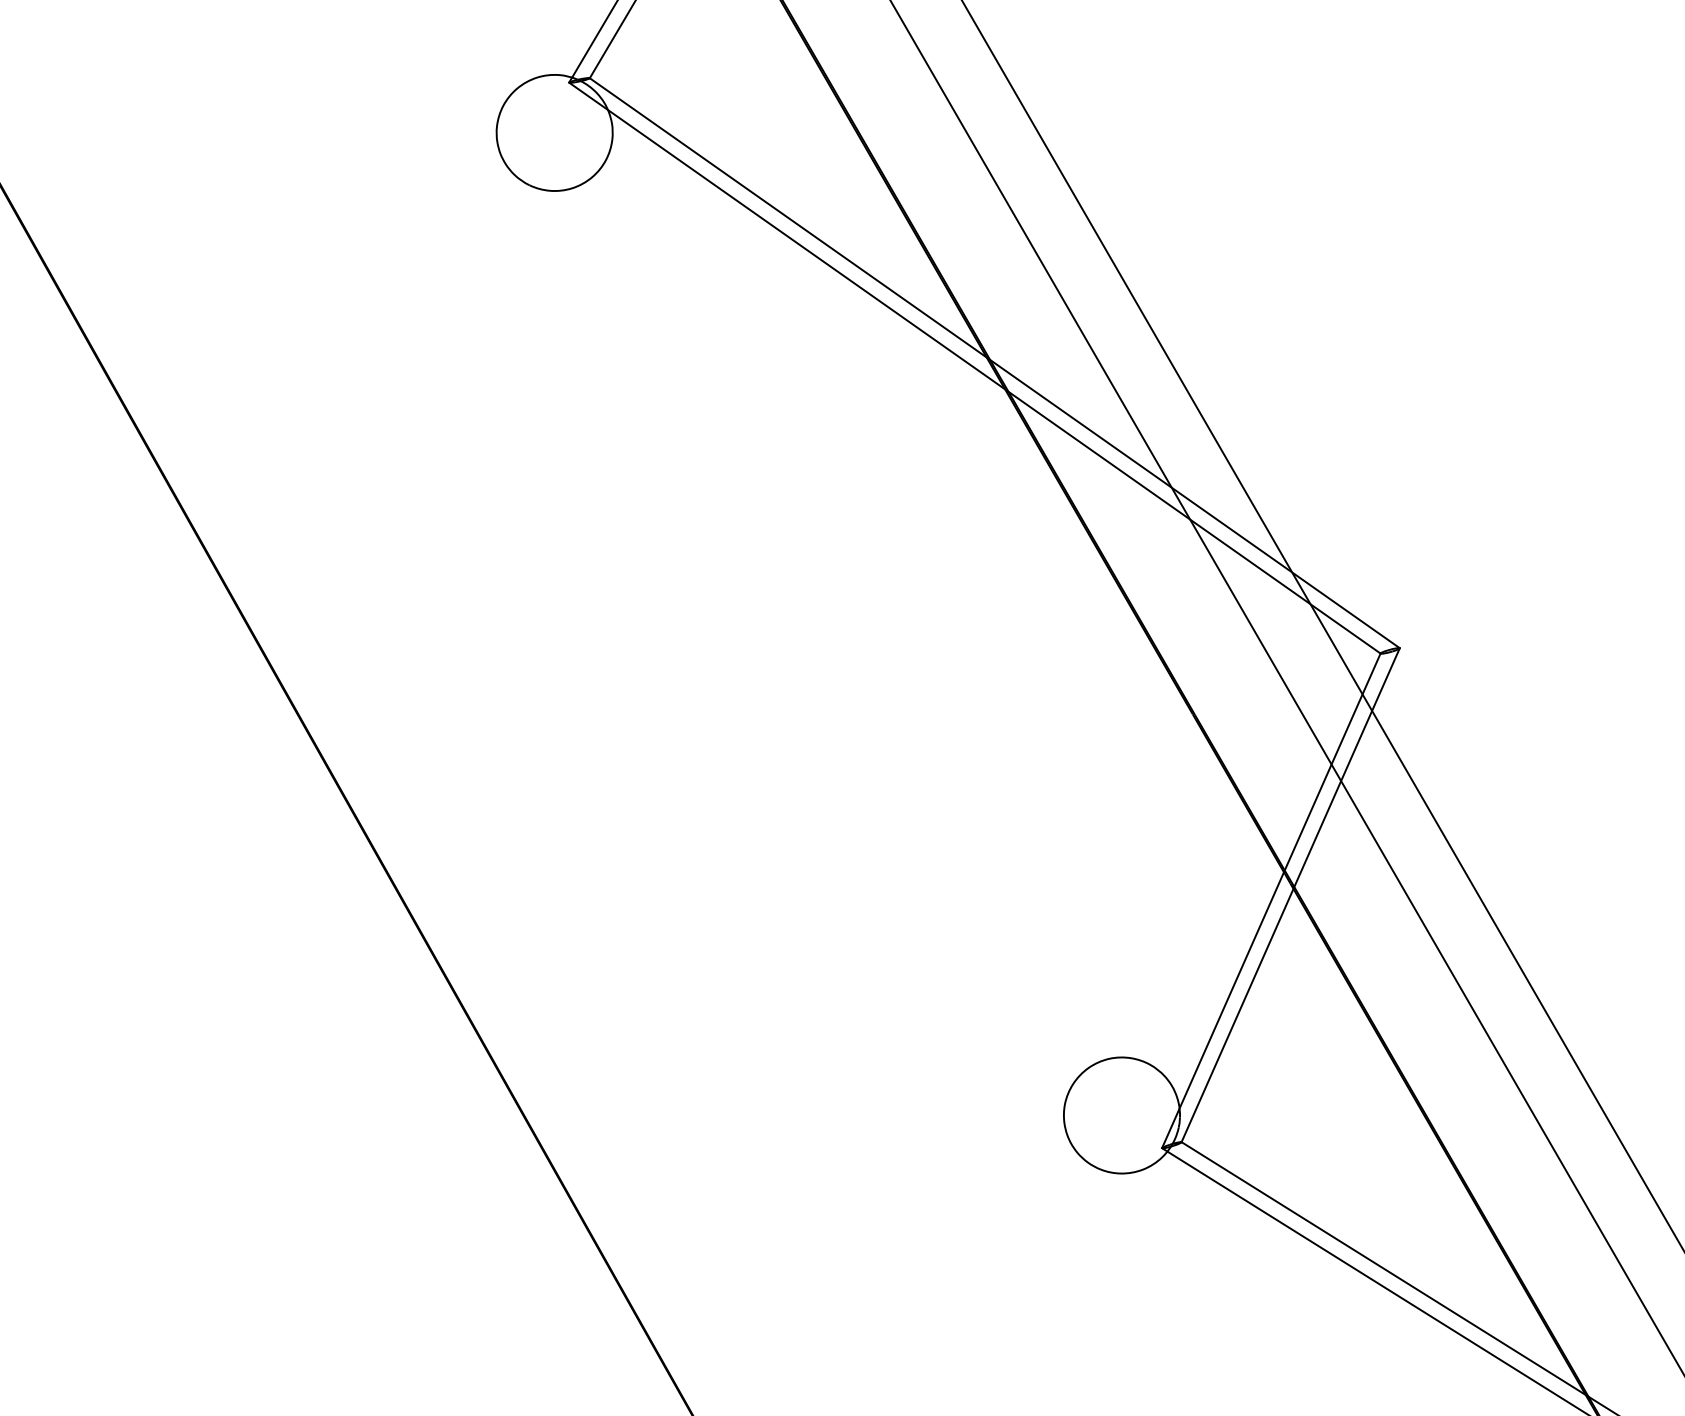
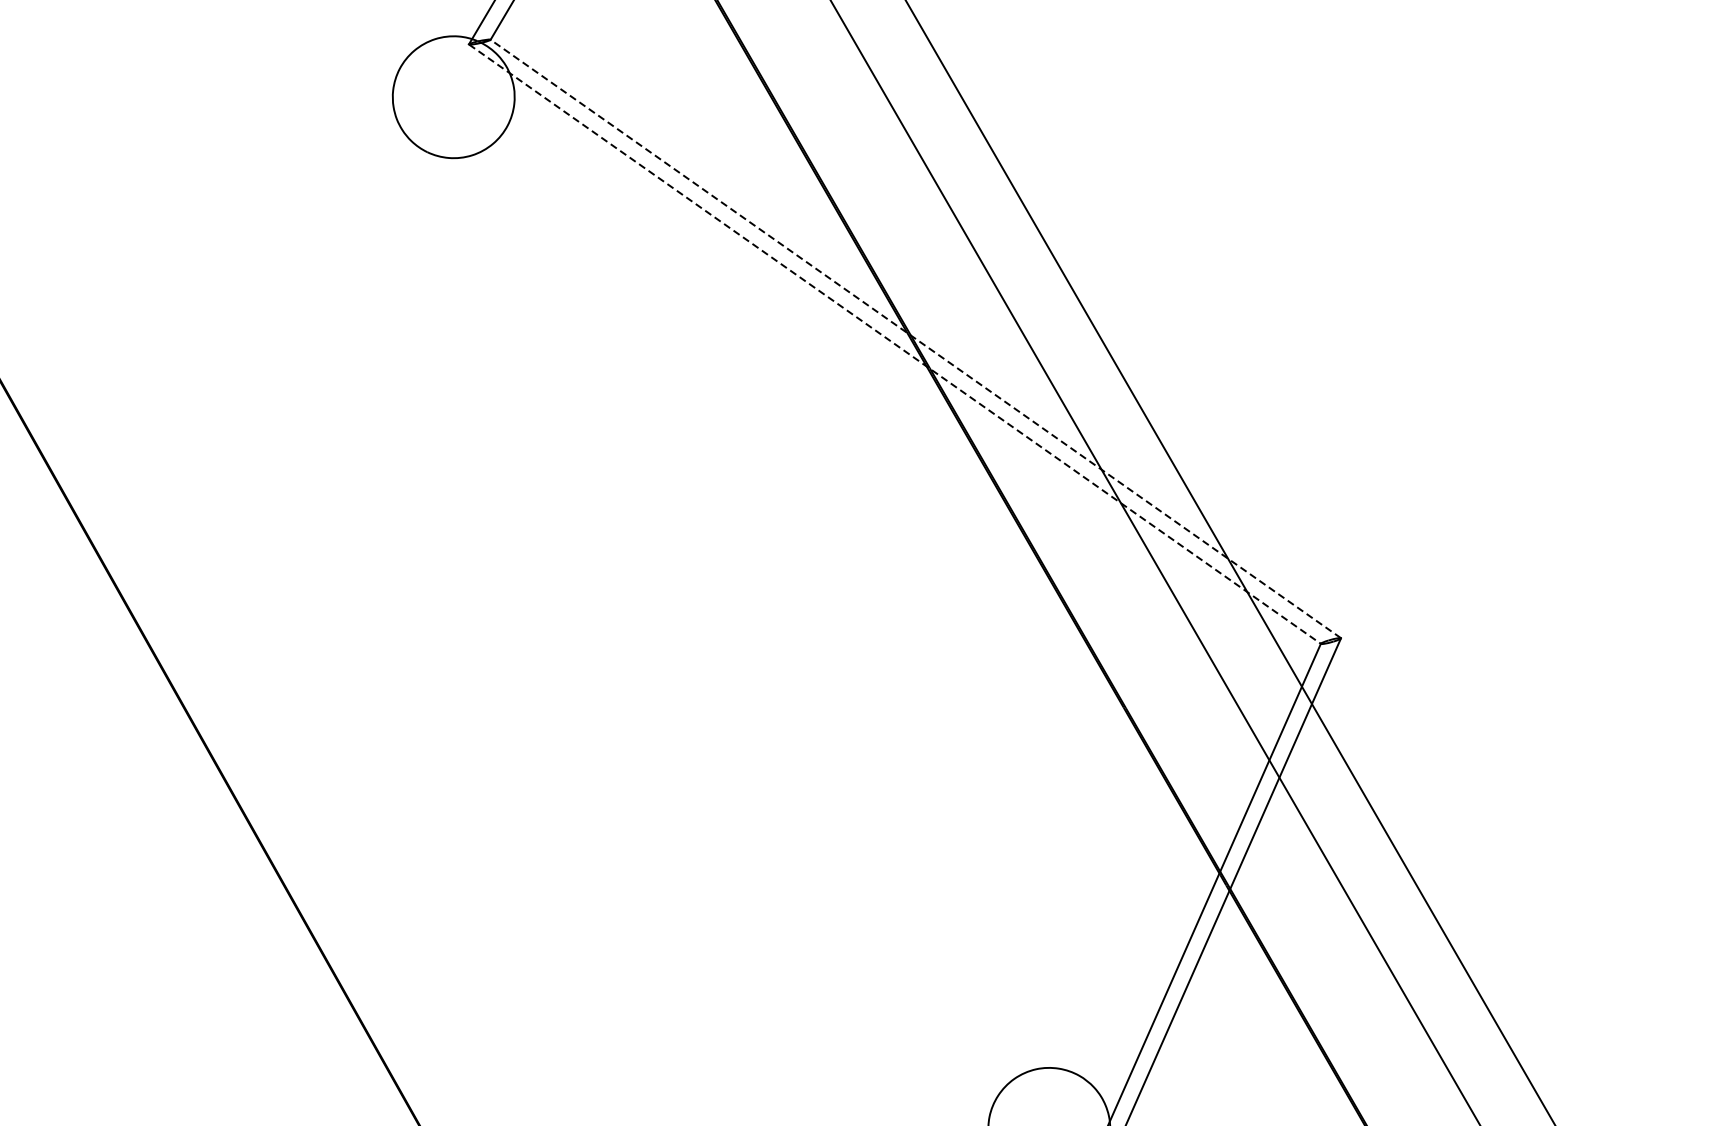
line: (994, 362) -> (915, 338), solid -> dashed
line: (975, 368) -> (895, 344), solid -> dashed

